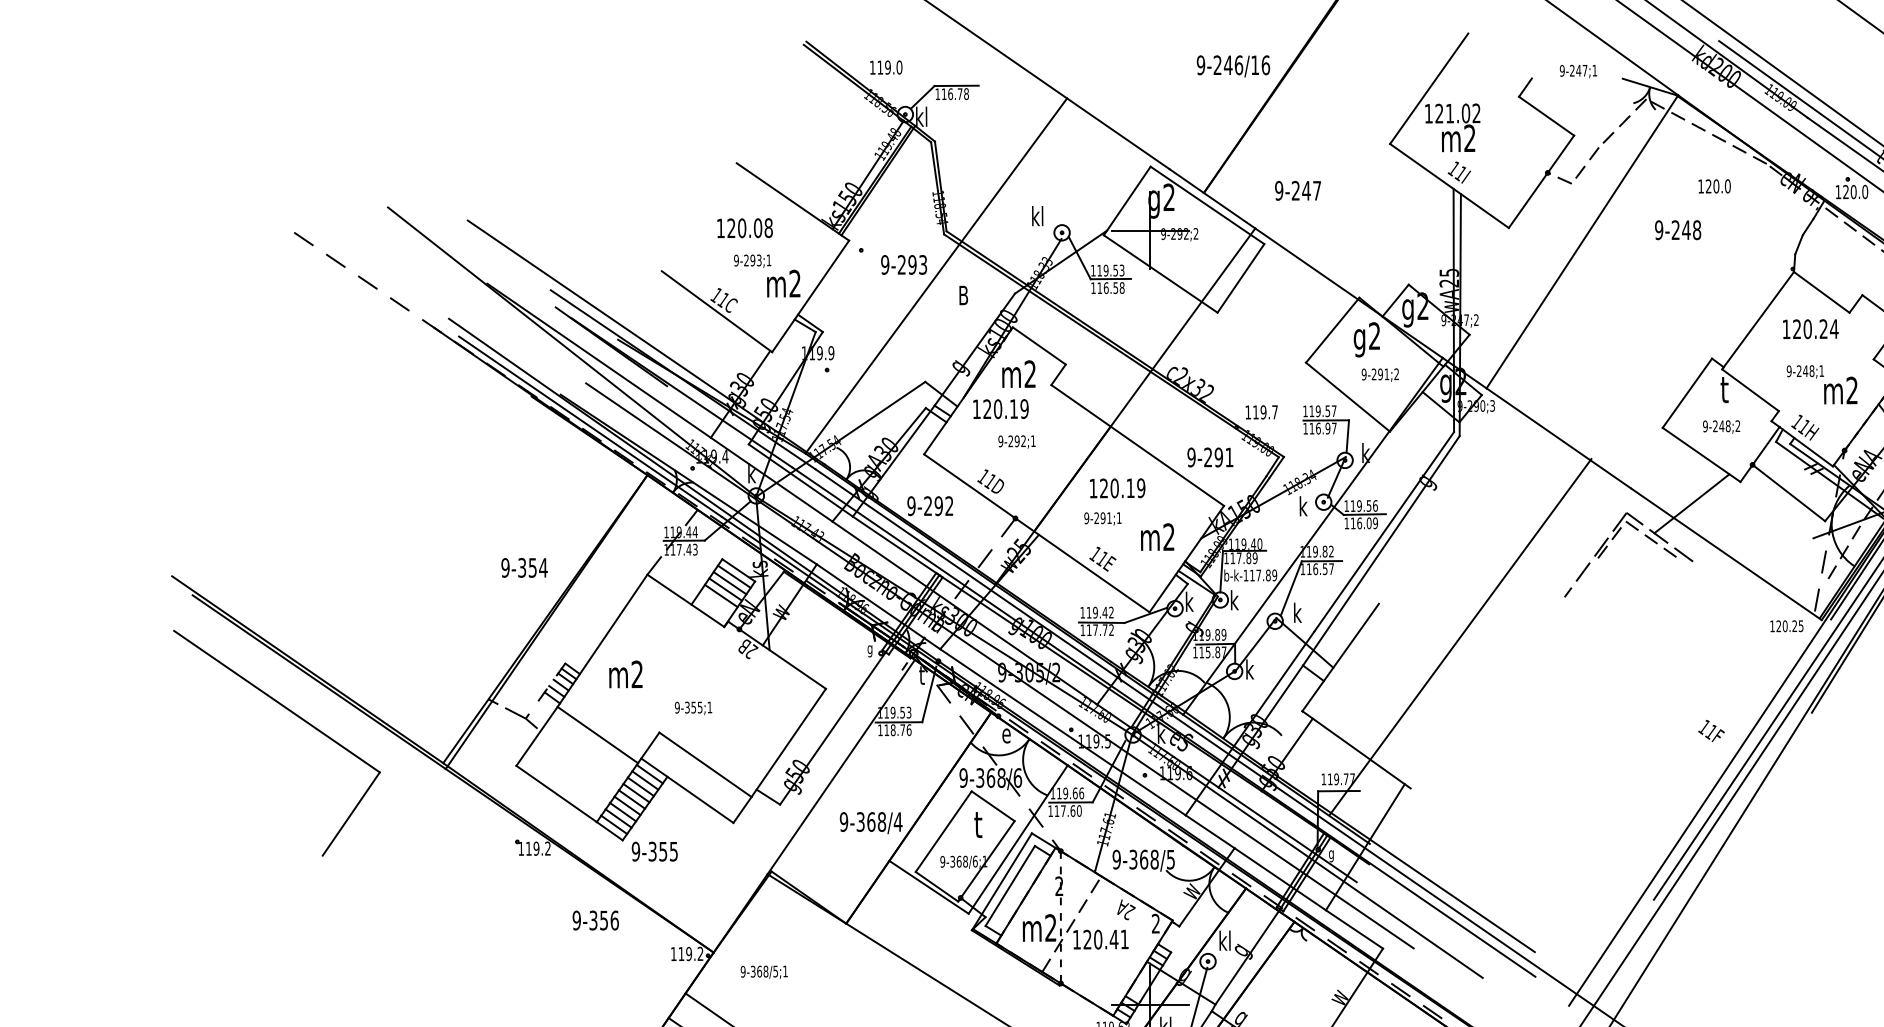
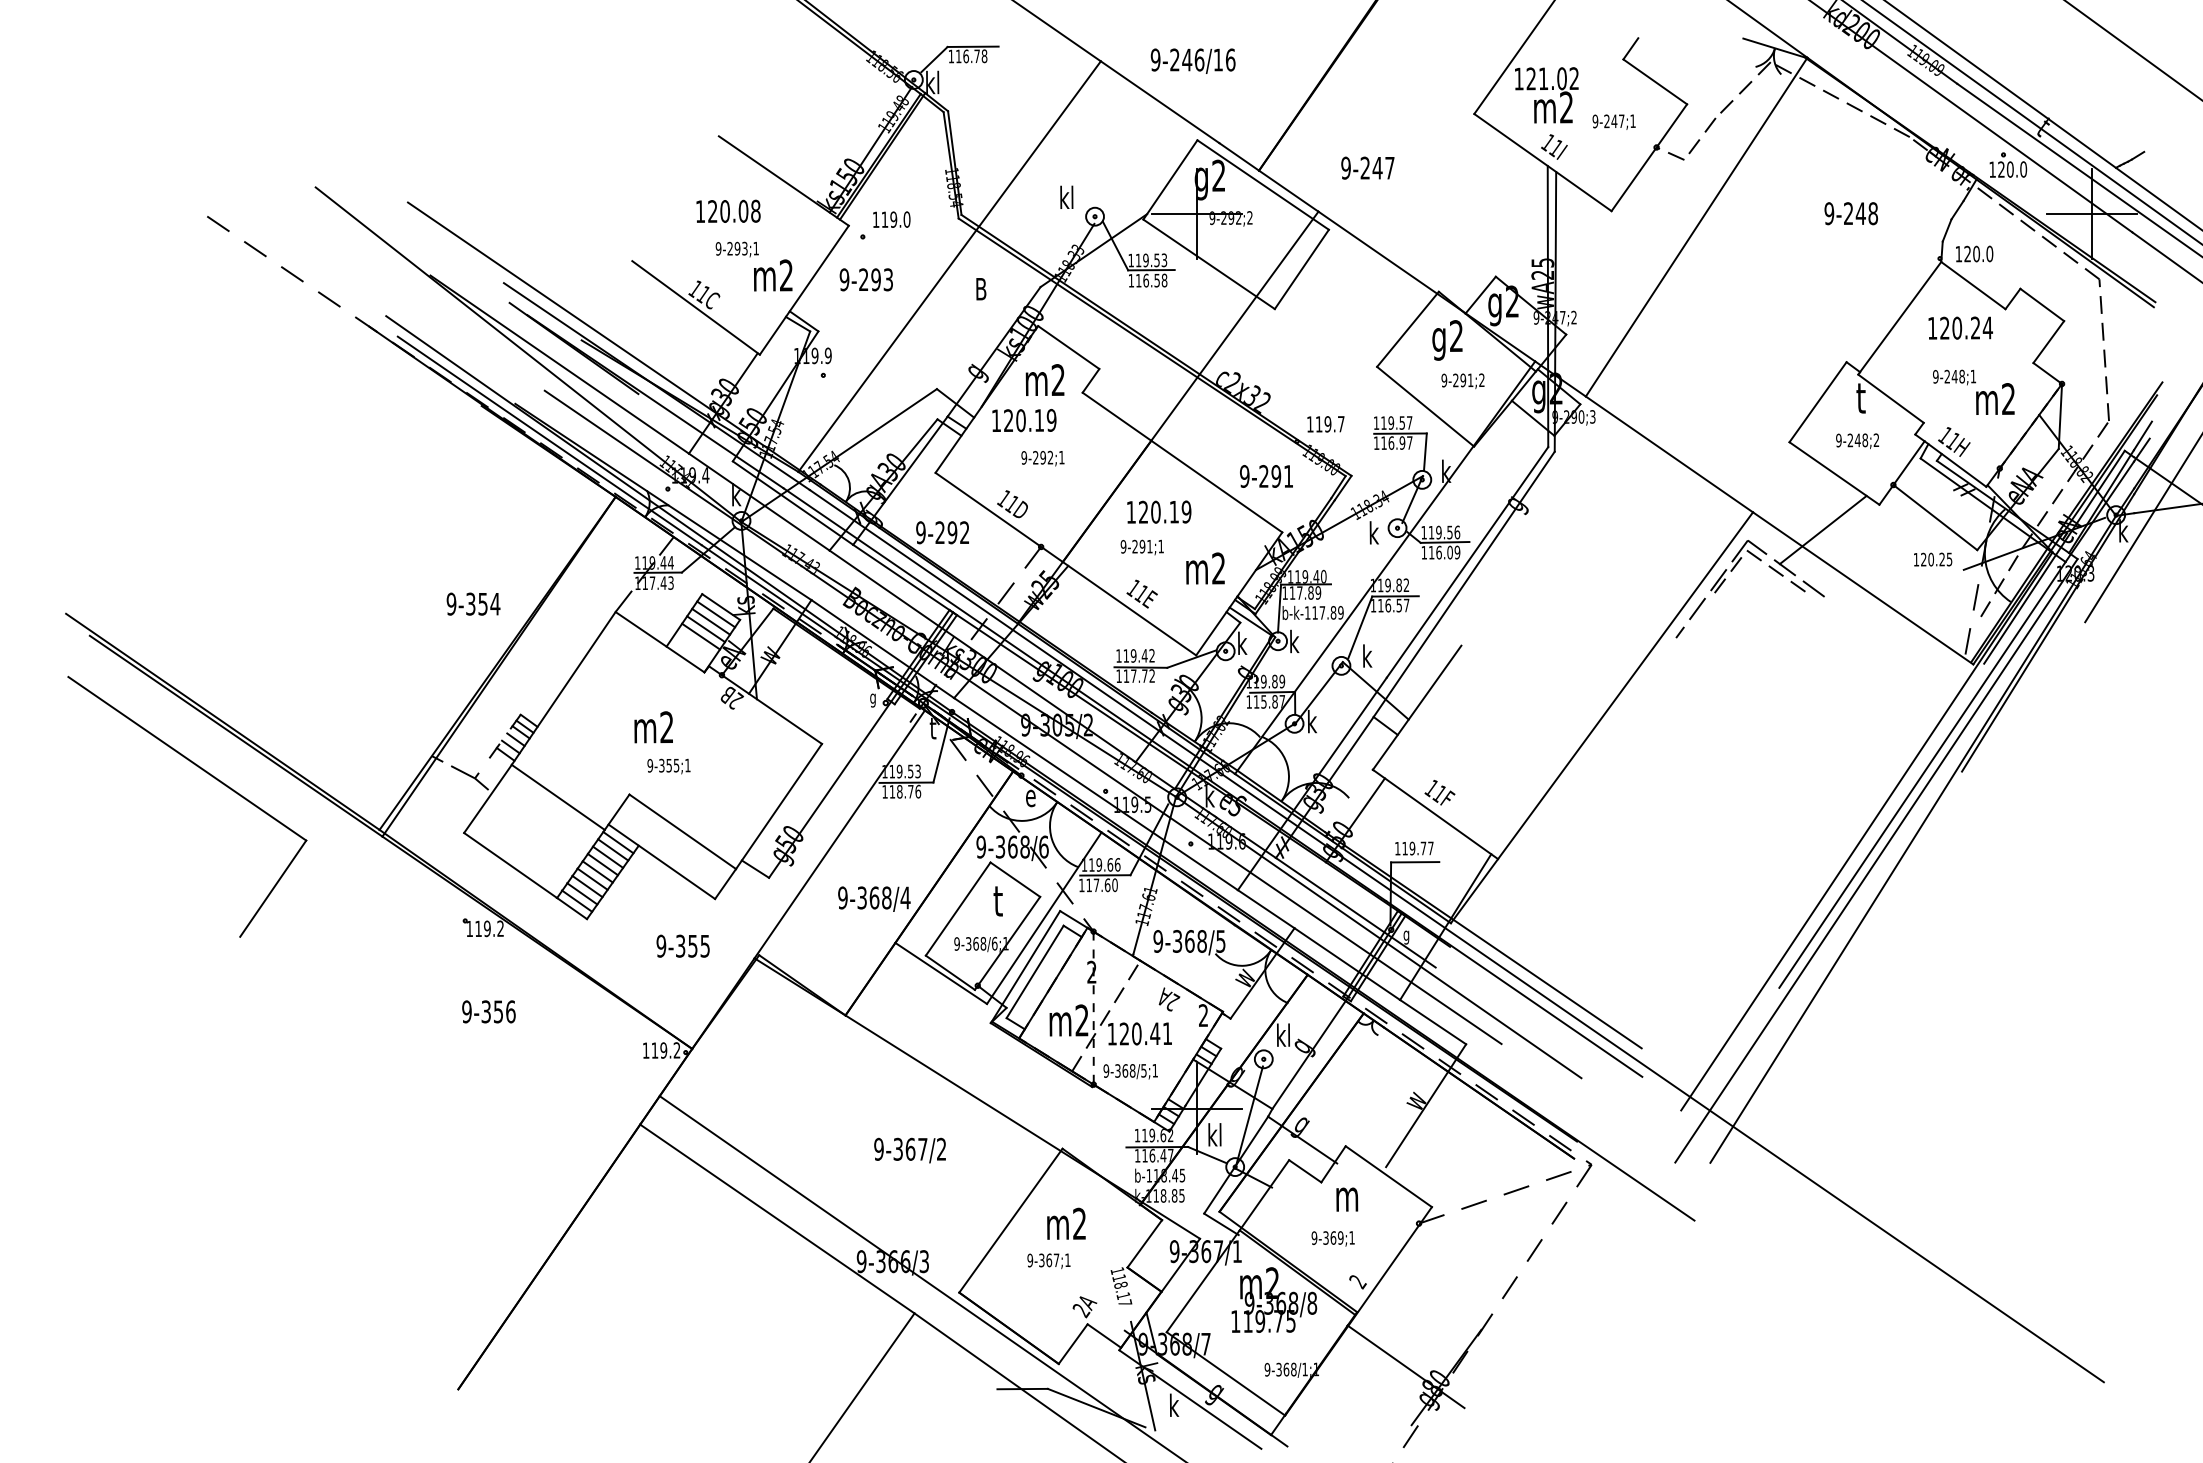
text: (1232, 65) -> (1192, 60), moved
text: (886, 67) -> (891, 219), moved
text: (1577, 70) -> (1613, 121), moved
text: (1714, 185) -> (1974, 253), moved
text: (1677, 230) -> (1850, 213), moved
text: (903, 264) -> (865, 279), moved
text: (1787, 626) -> (1933, 559), moved
line: (1460, 636) -> (1601, 717), moved
text: (625, 674) -> (653, 727), moved
text: (1711, 730) -> (1439, 792), moved
text: (654, 851) -> (682, 945), moved
text: (595, 920) -> (488, 1011), moved
text: (764, 972) -> (1130, 1071), moved

